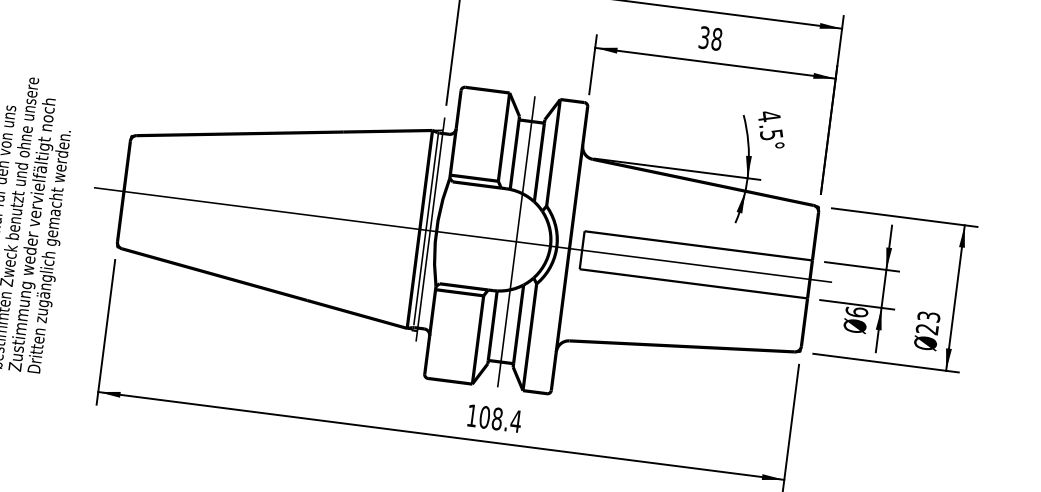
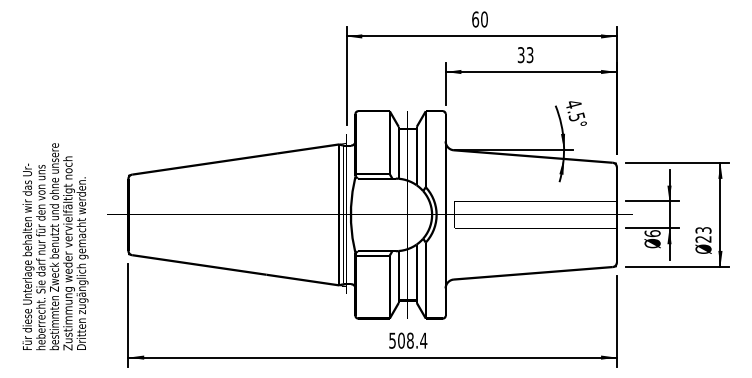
text: (715, 39) -> (529, 55), 38 -> 33
text: (472, 415) -> (392, 340), 108.4 -> 508.4

